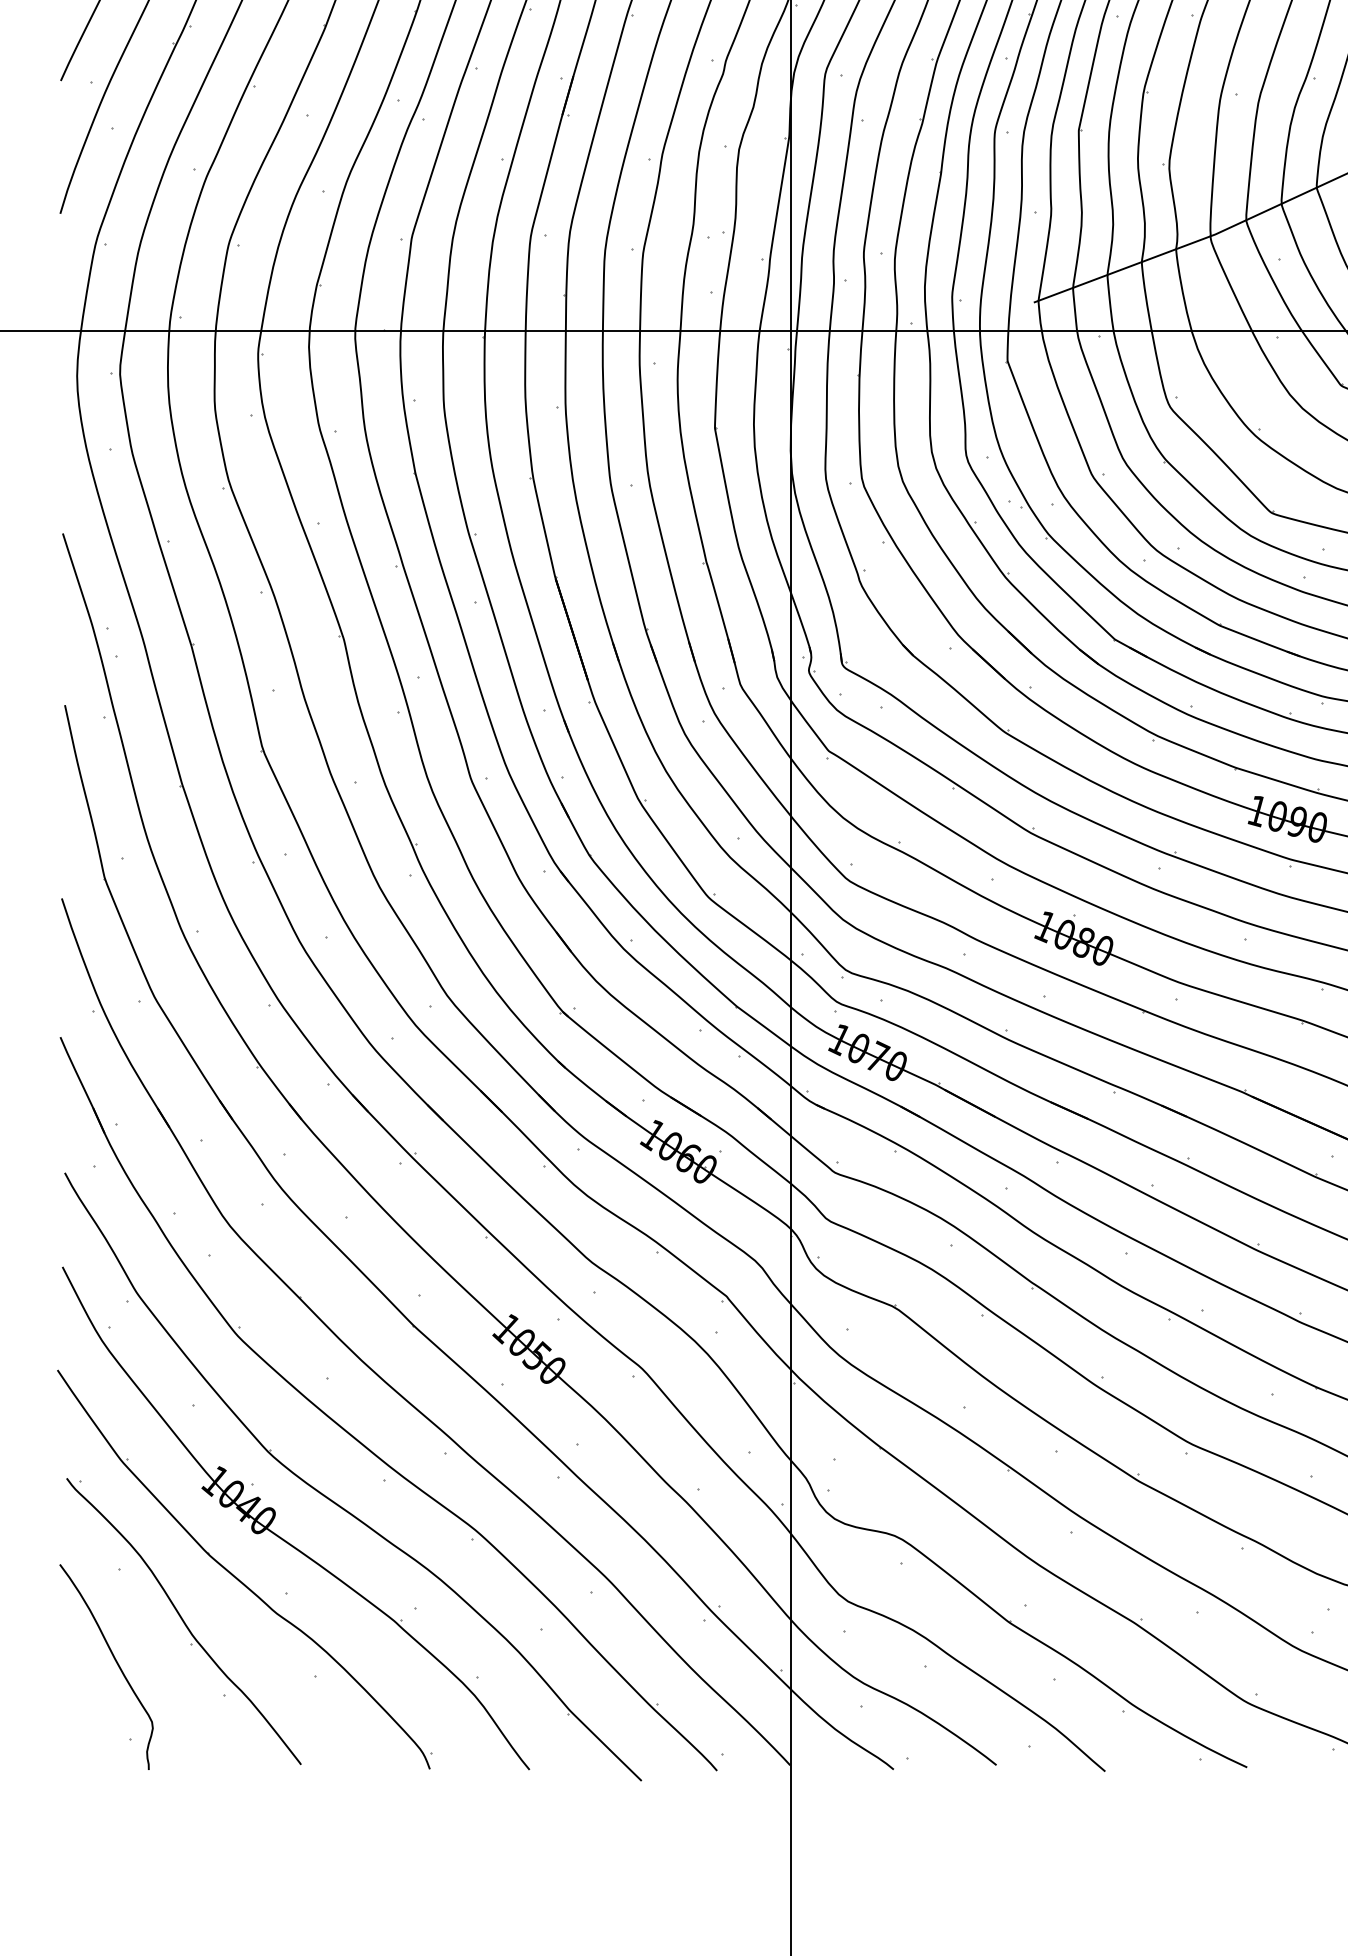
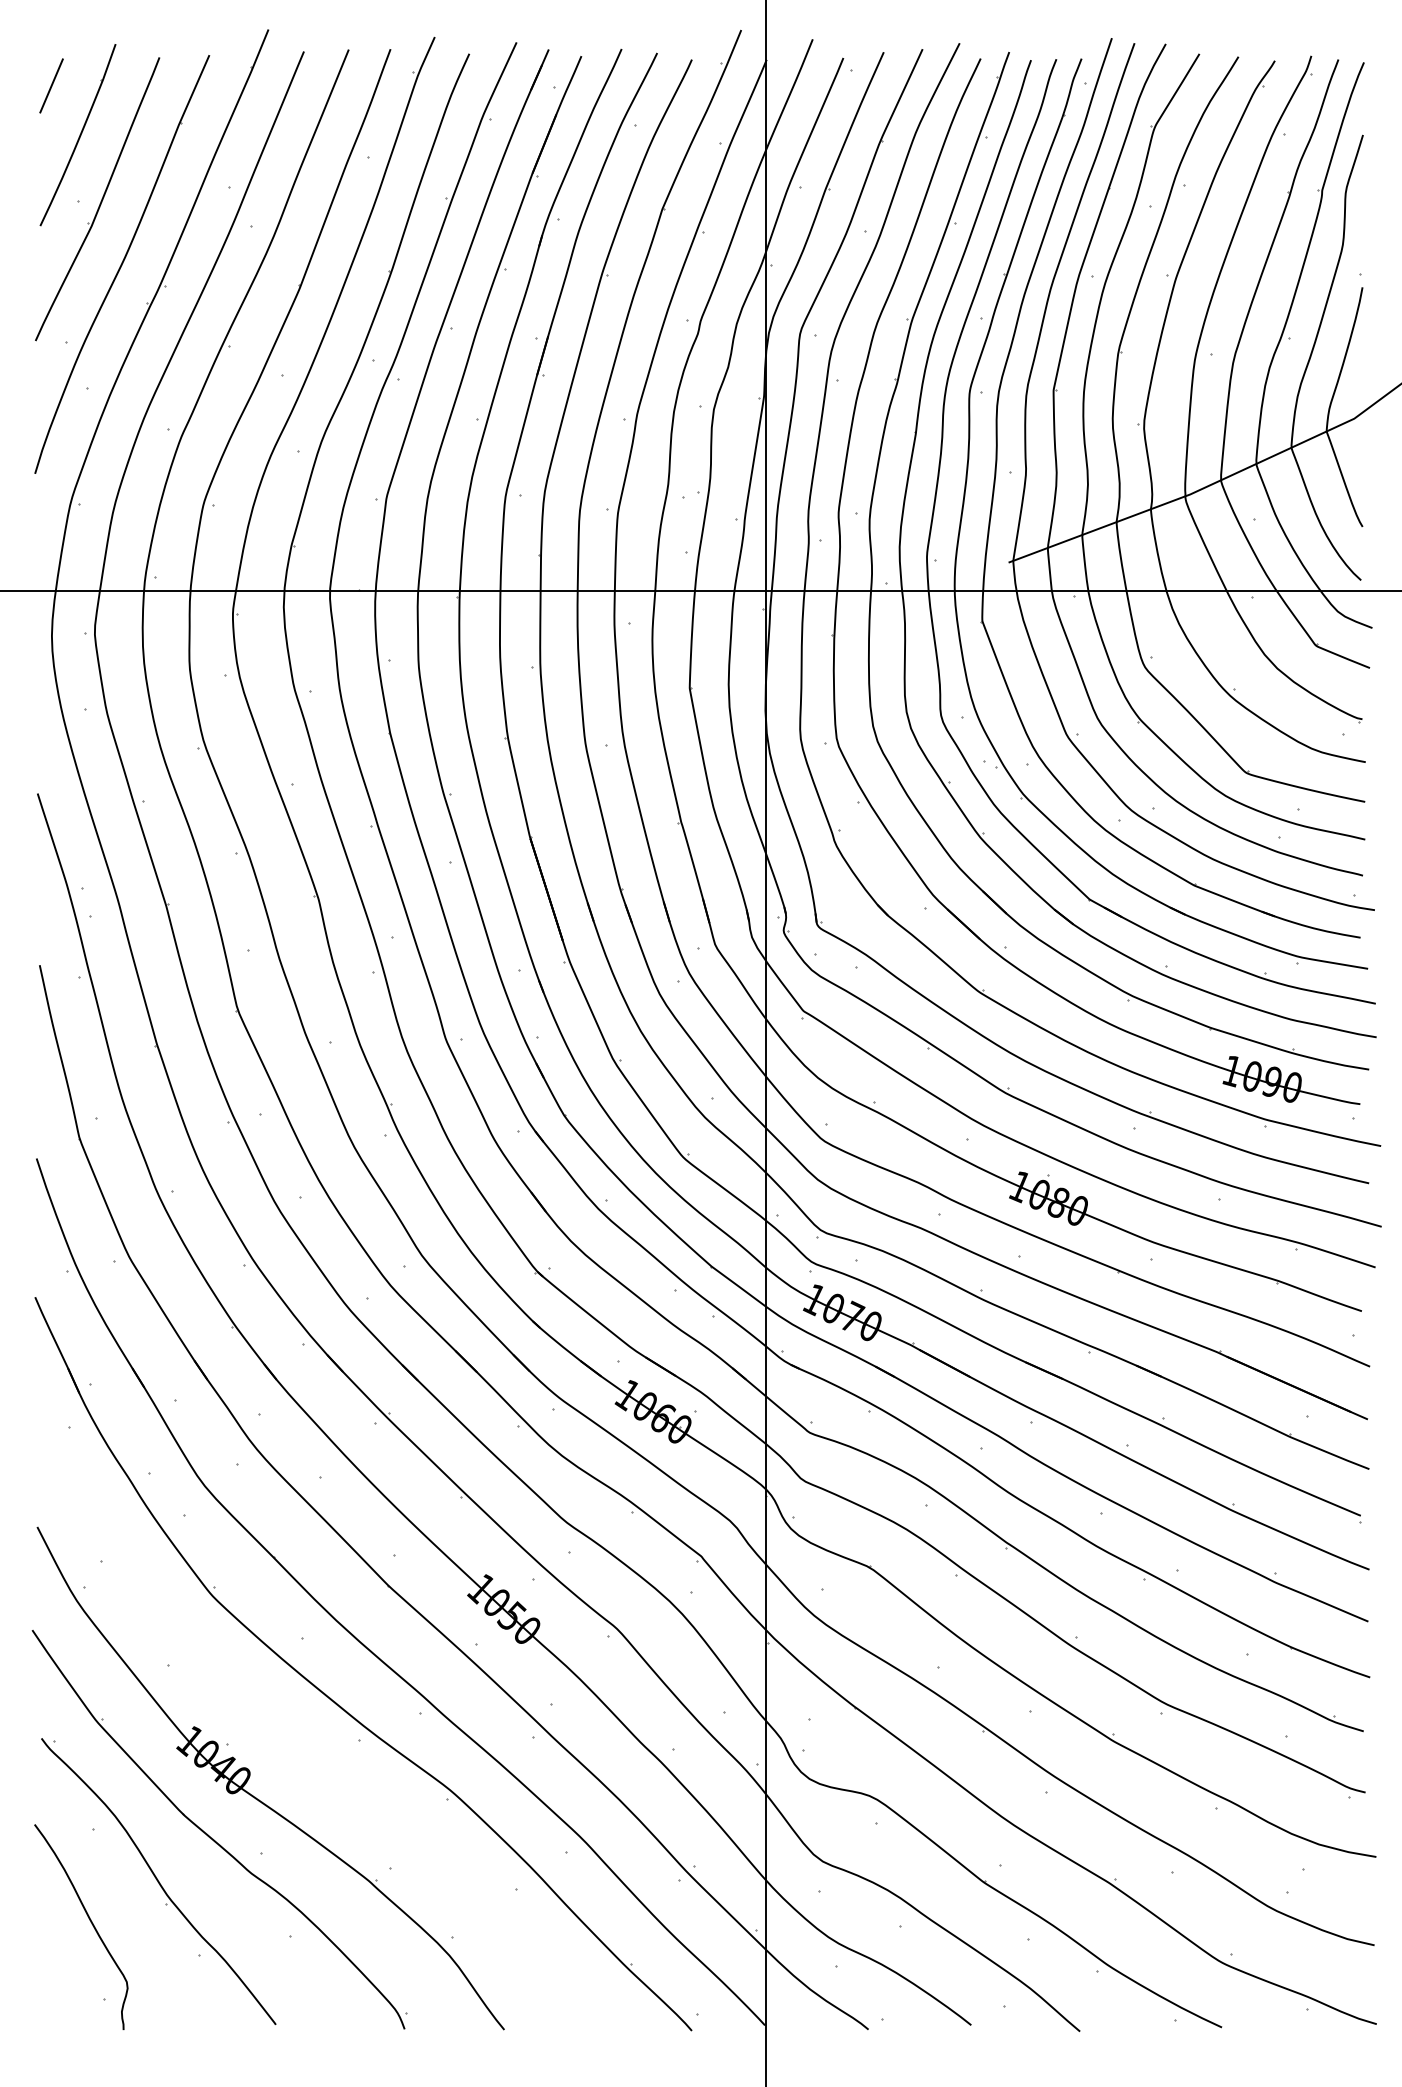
part: (334, 1501) -> (309, 1761), removed

